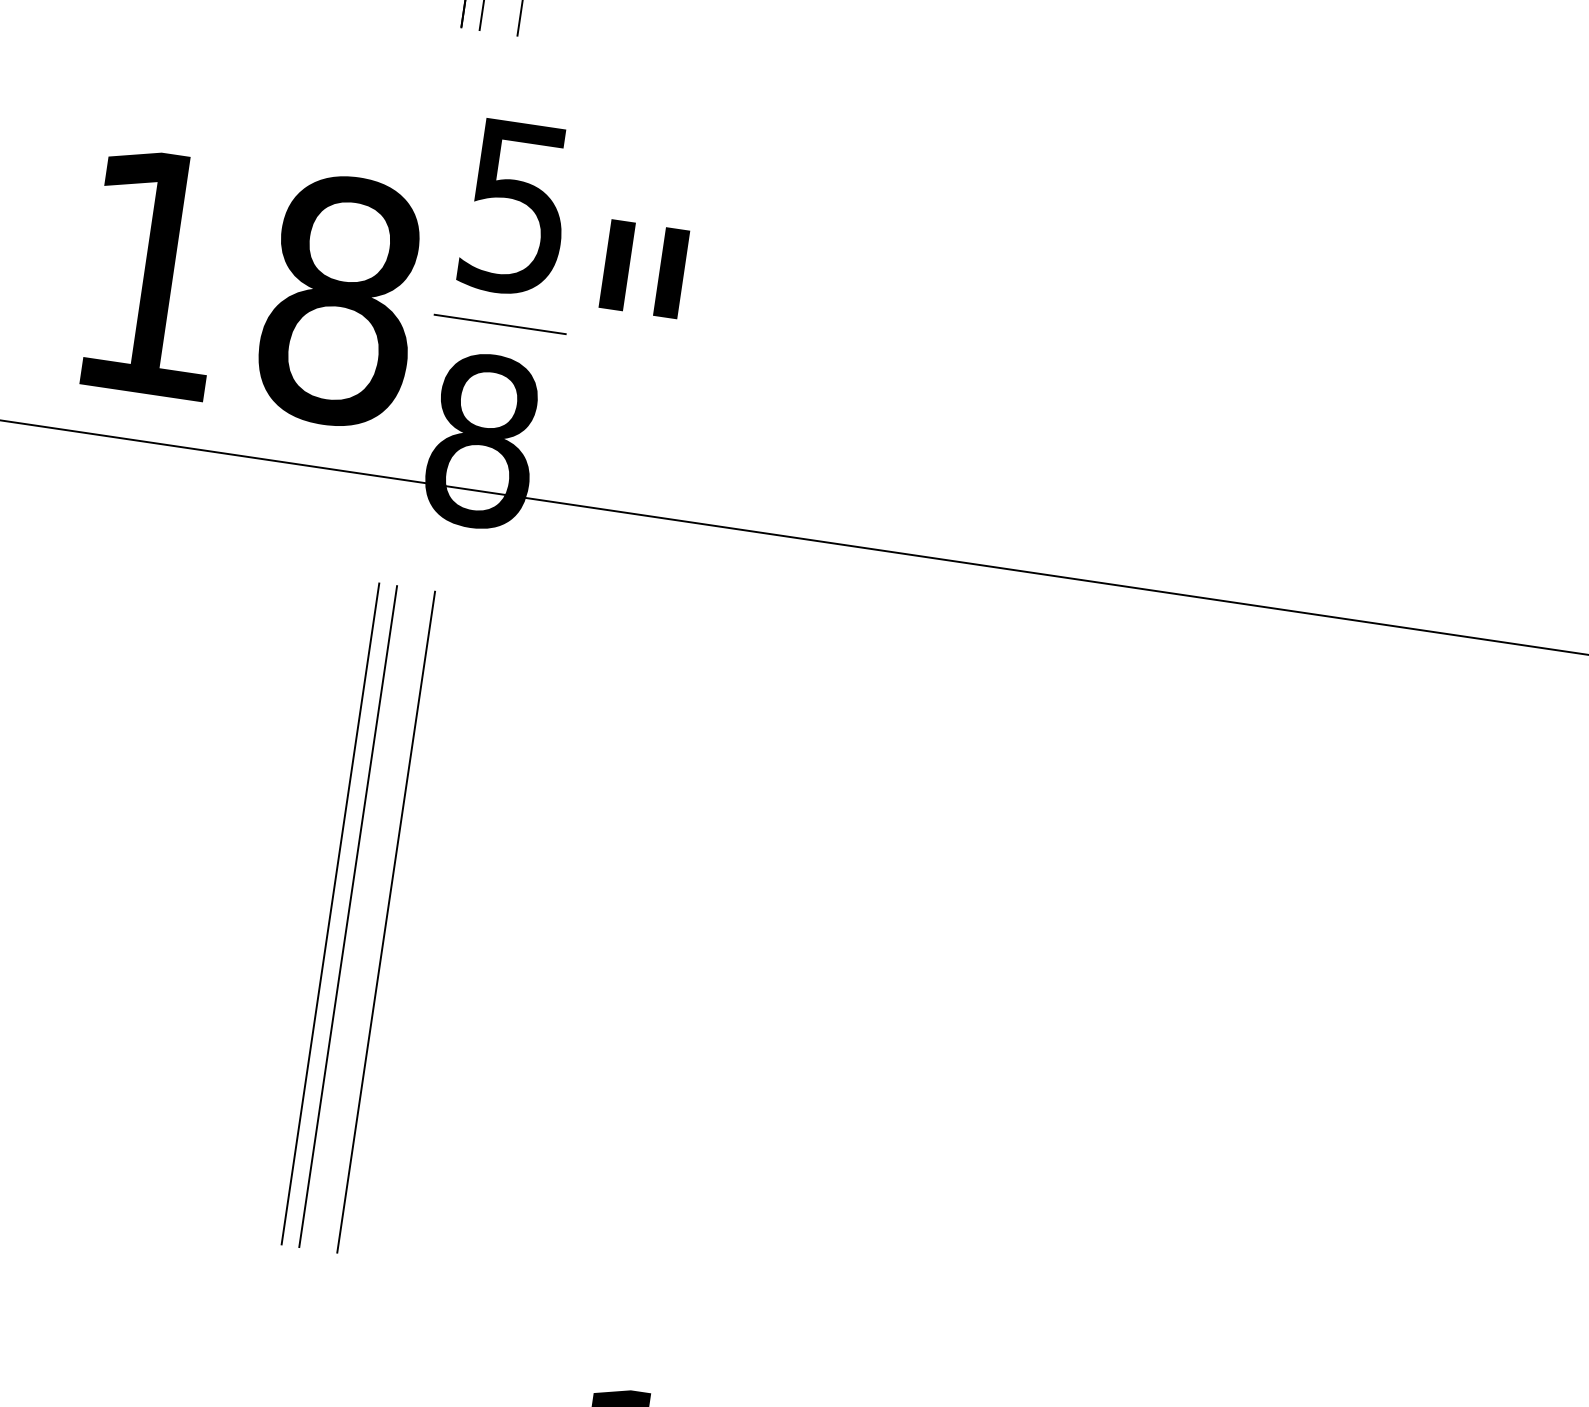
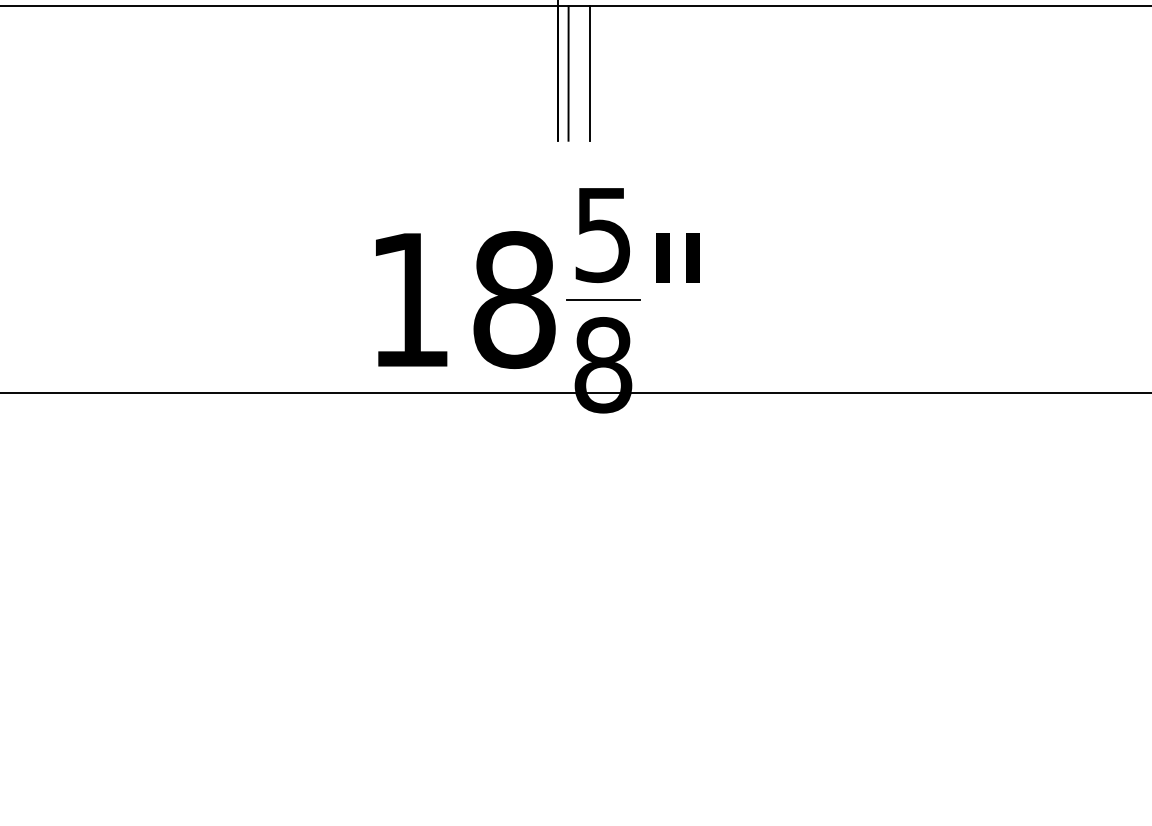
line: (330, 913) -> (558, 635), removed
line: (348, 916) -> (568, 635), removed
line: (386, 921) -> (589, 635), removed

